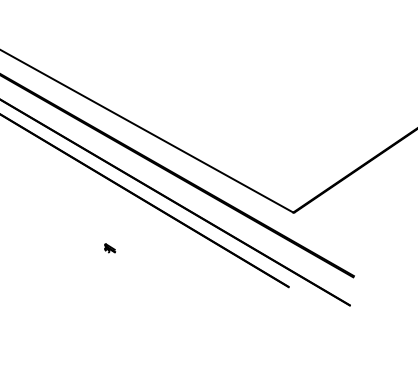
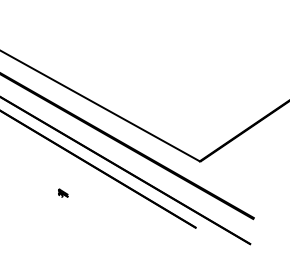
part: (110, 248) -> (63, 193), moved

